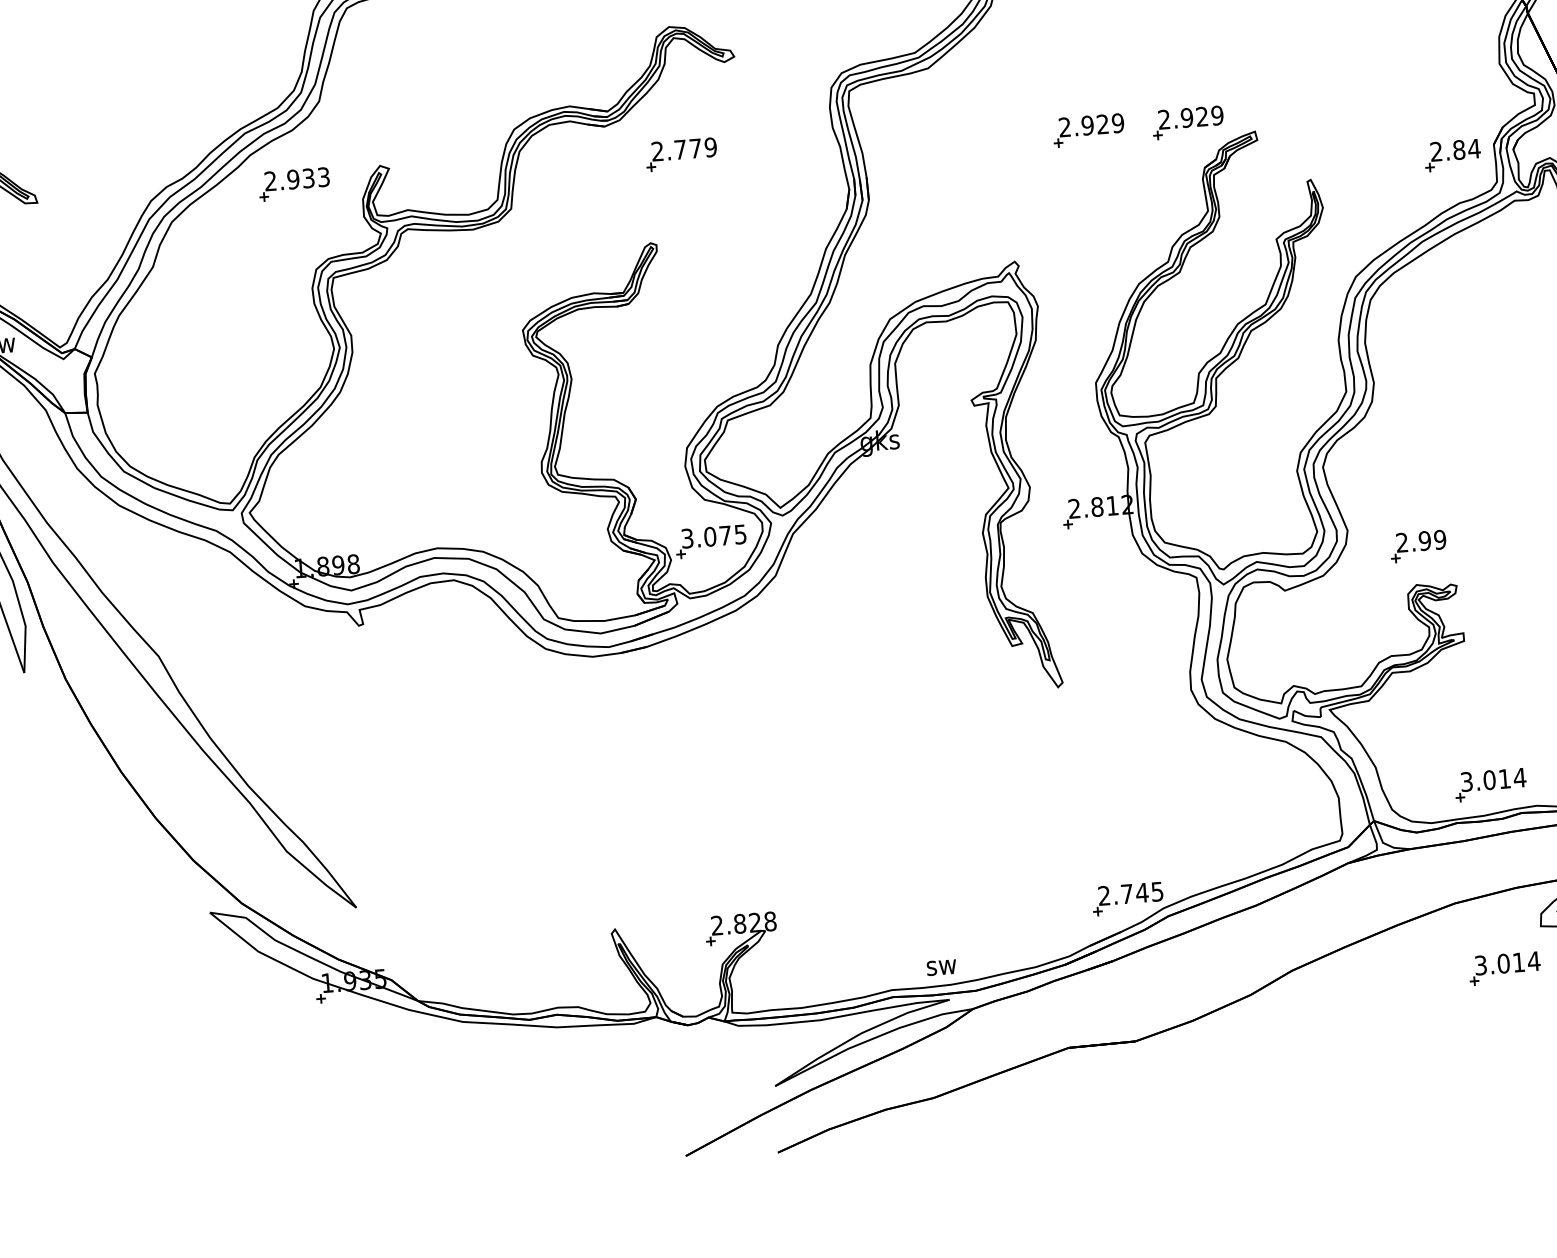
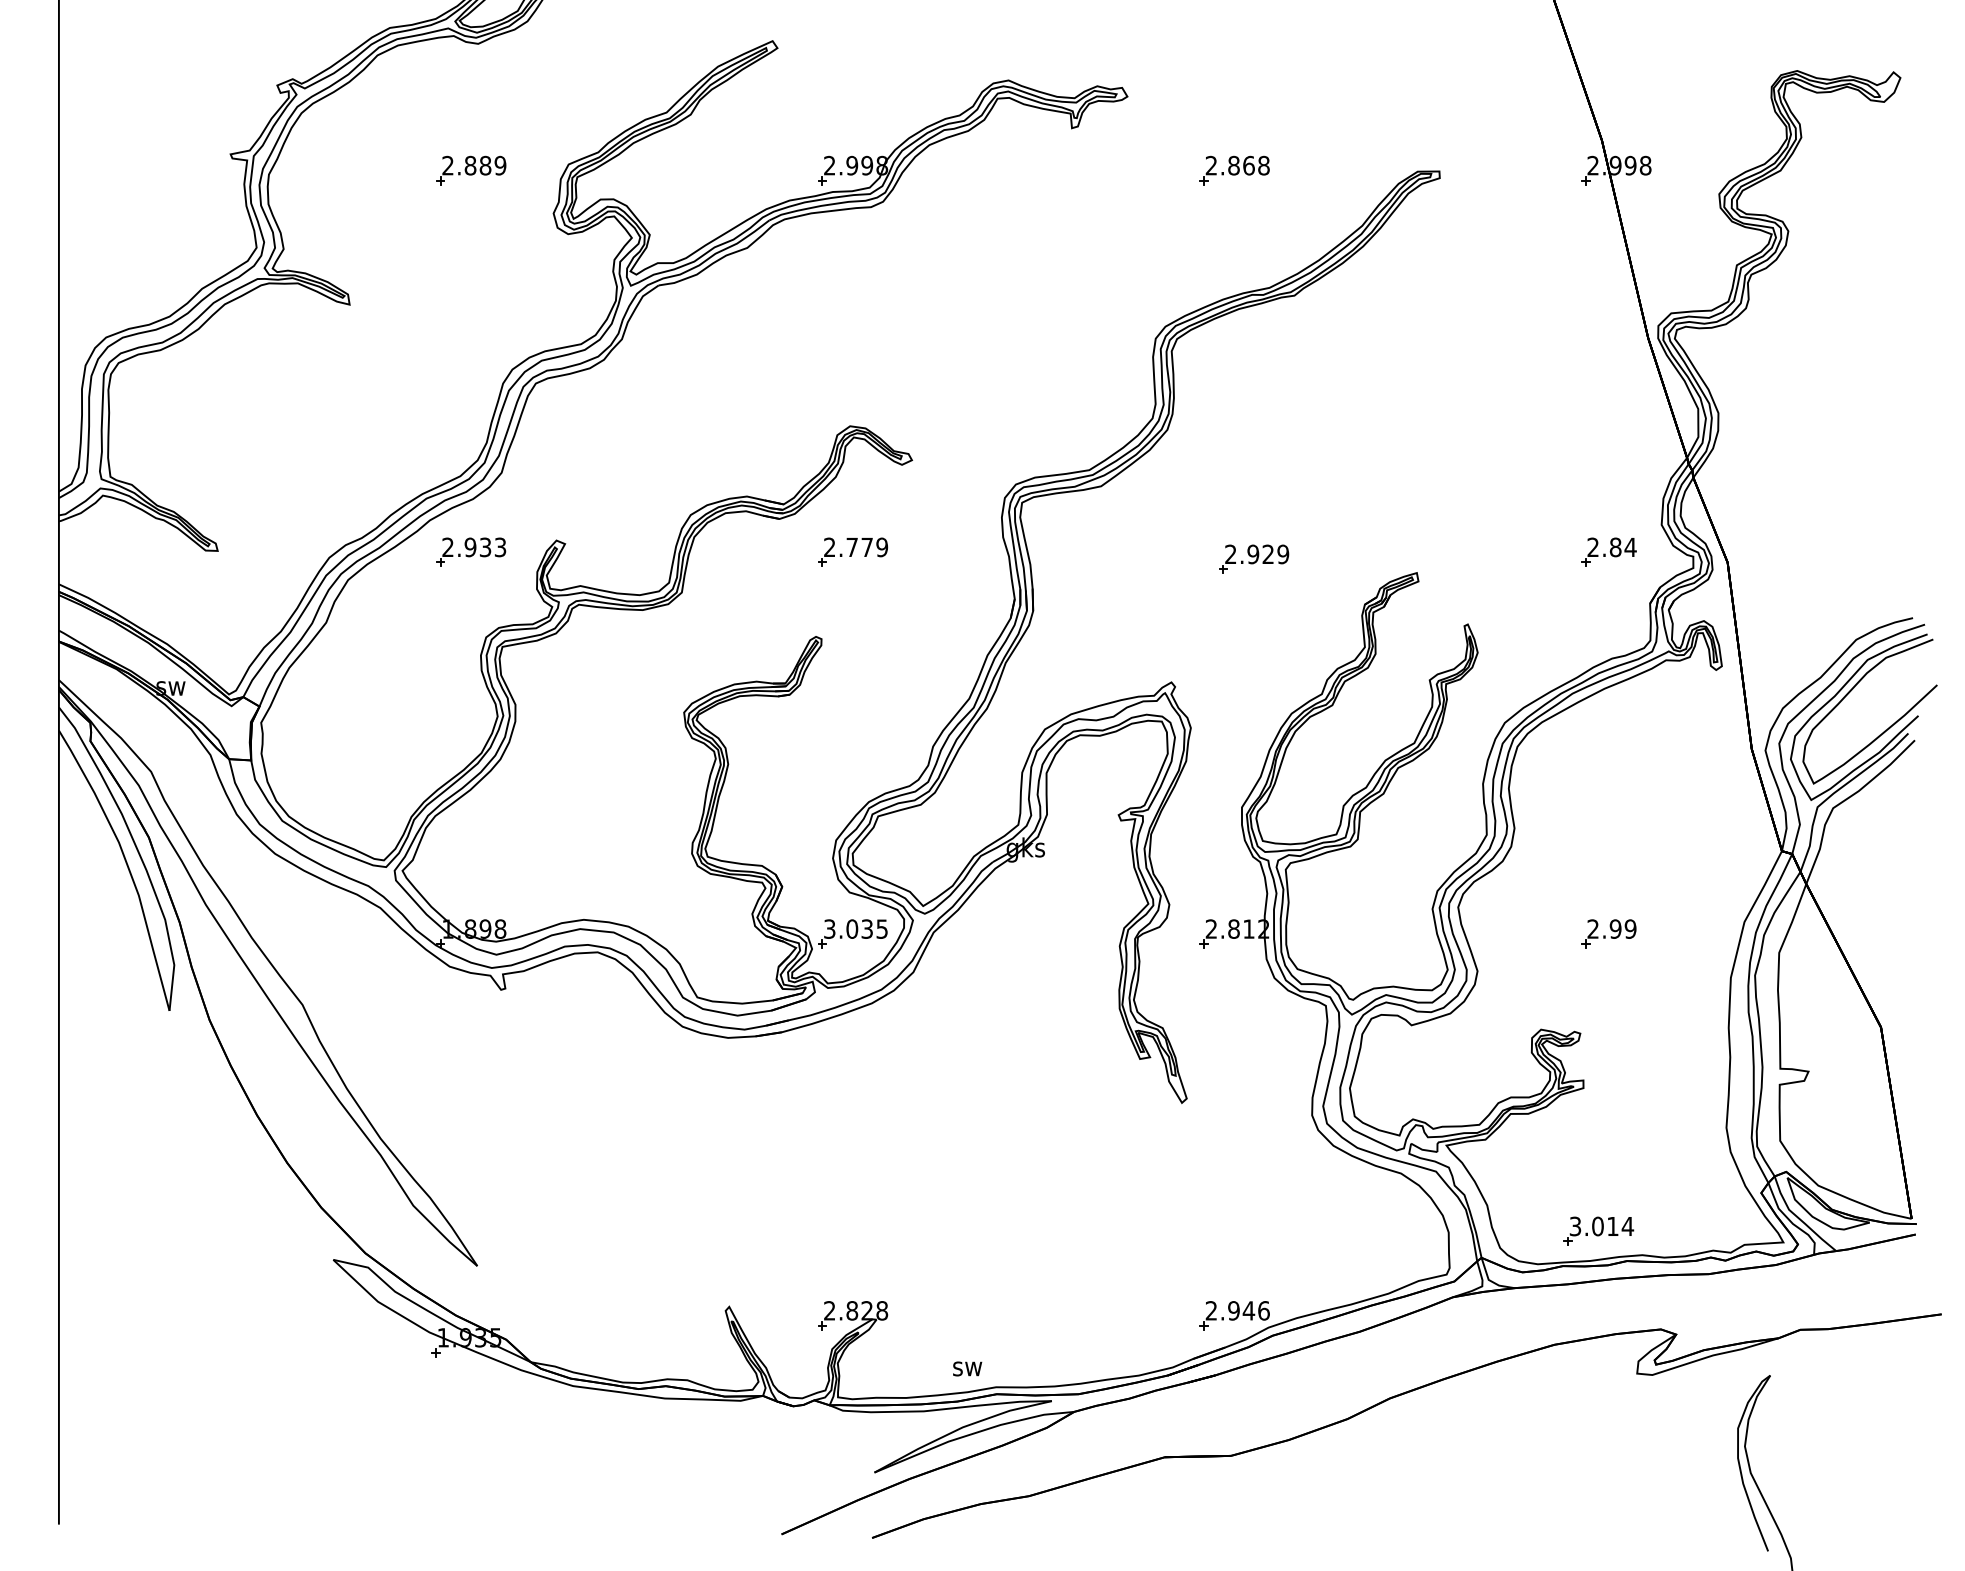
part: (1188, 121) -> (1352, 558), removed
part: (1452, 154) -> (1608, 551), moved
text: (724, 535) -> (866, 928), 3.075 -> 3.035
part: (1418, 545) -> (1608, 933), moved
text: (1141, 892) -> (1248, 1310), 2.745 -> 2.946
text: (941, 967) -> (967, 1368), moved
part: (1504, 967) -> (1598, 1411), removed

